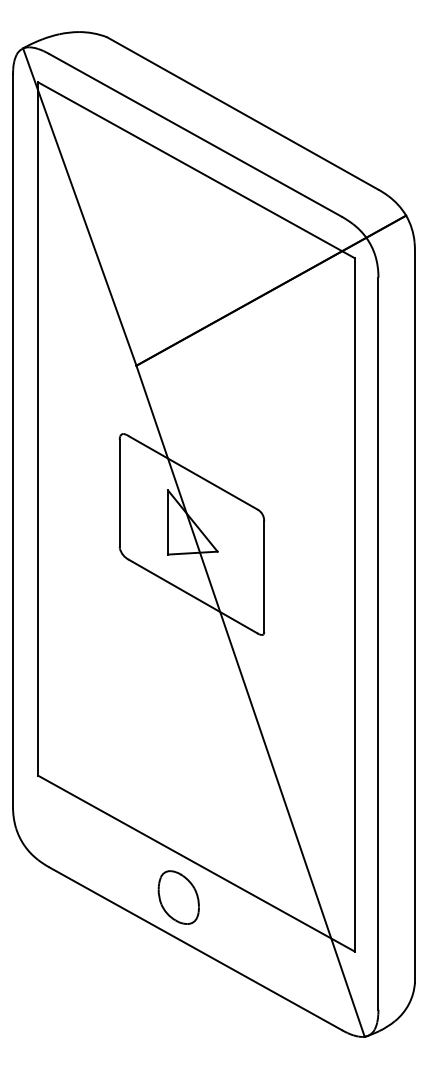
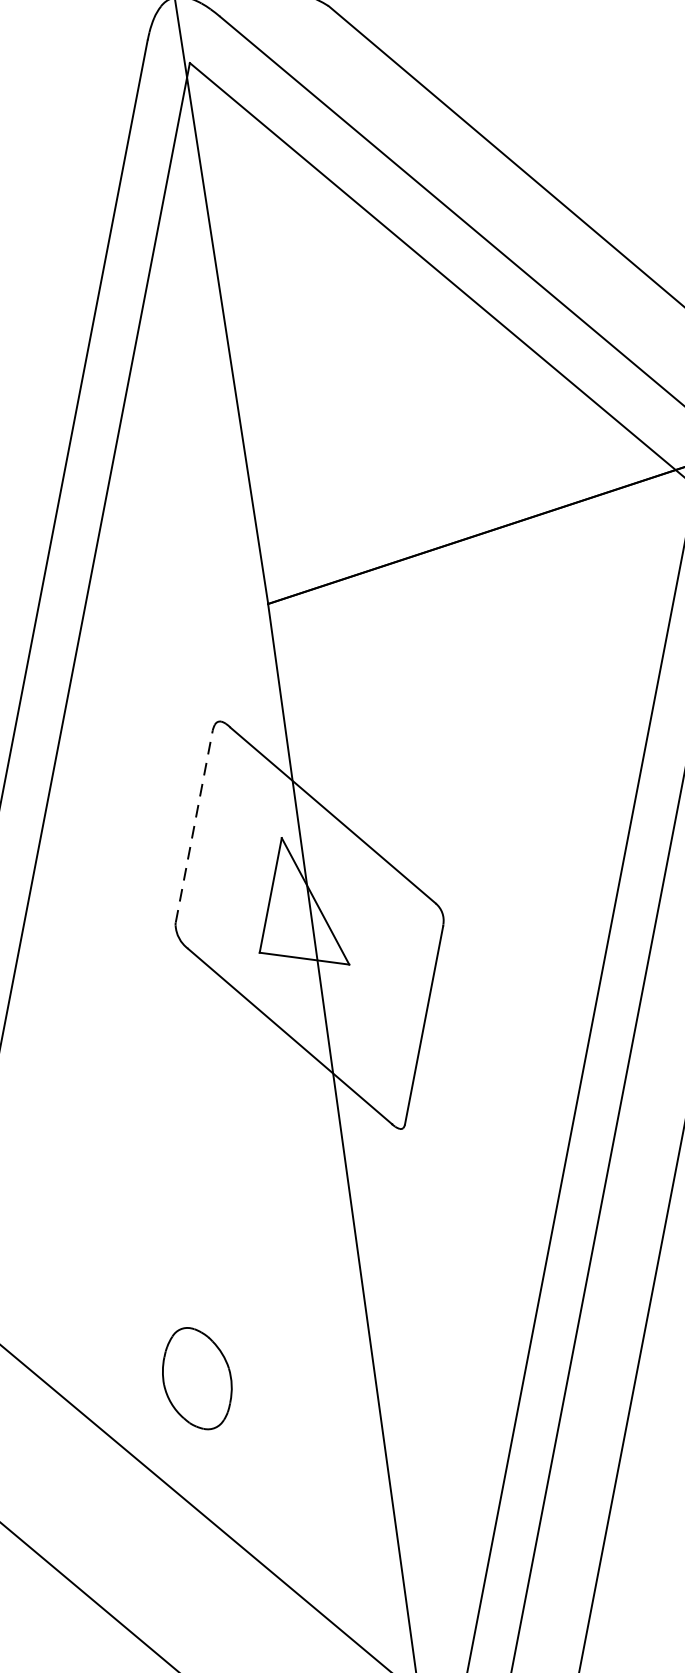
line: (119, 493) -> (193, 826), solid -> dashed
part: (178, 897) -> (197, 1378), moved

